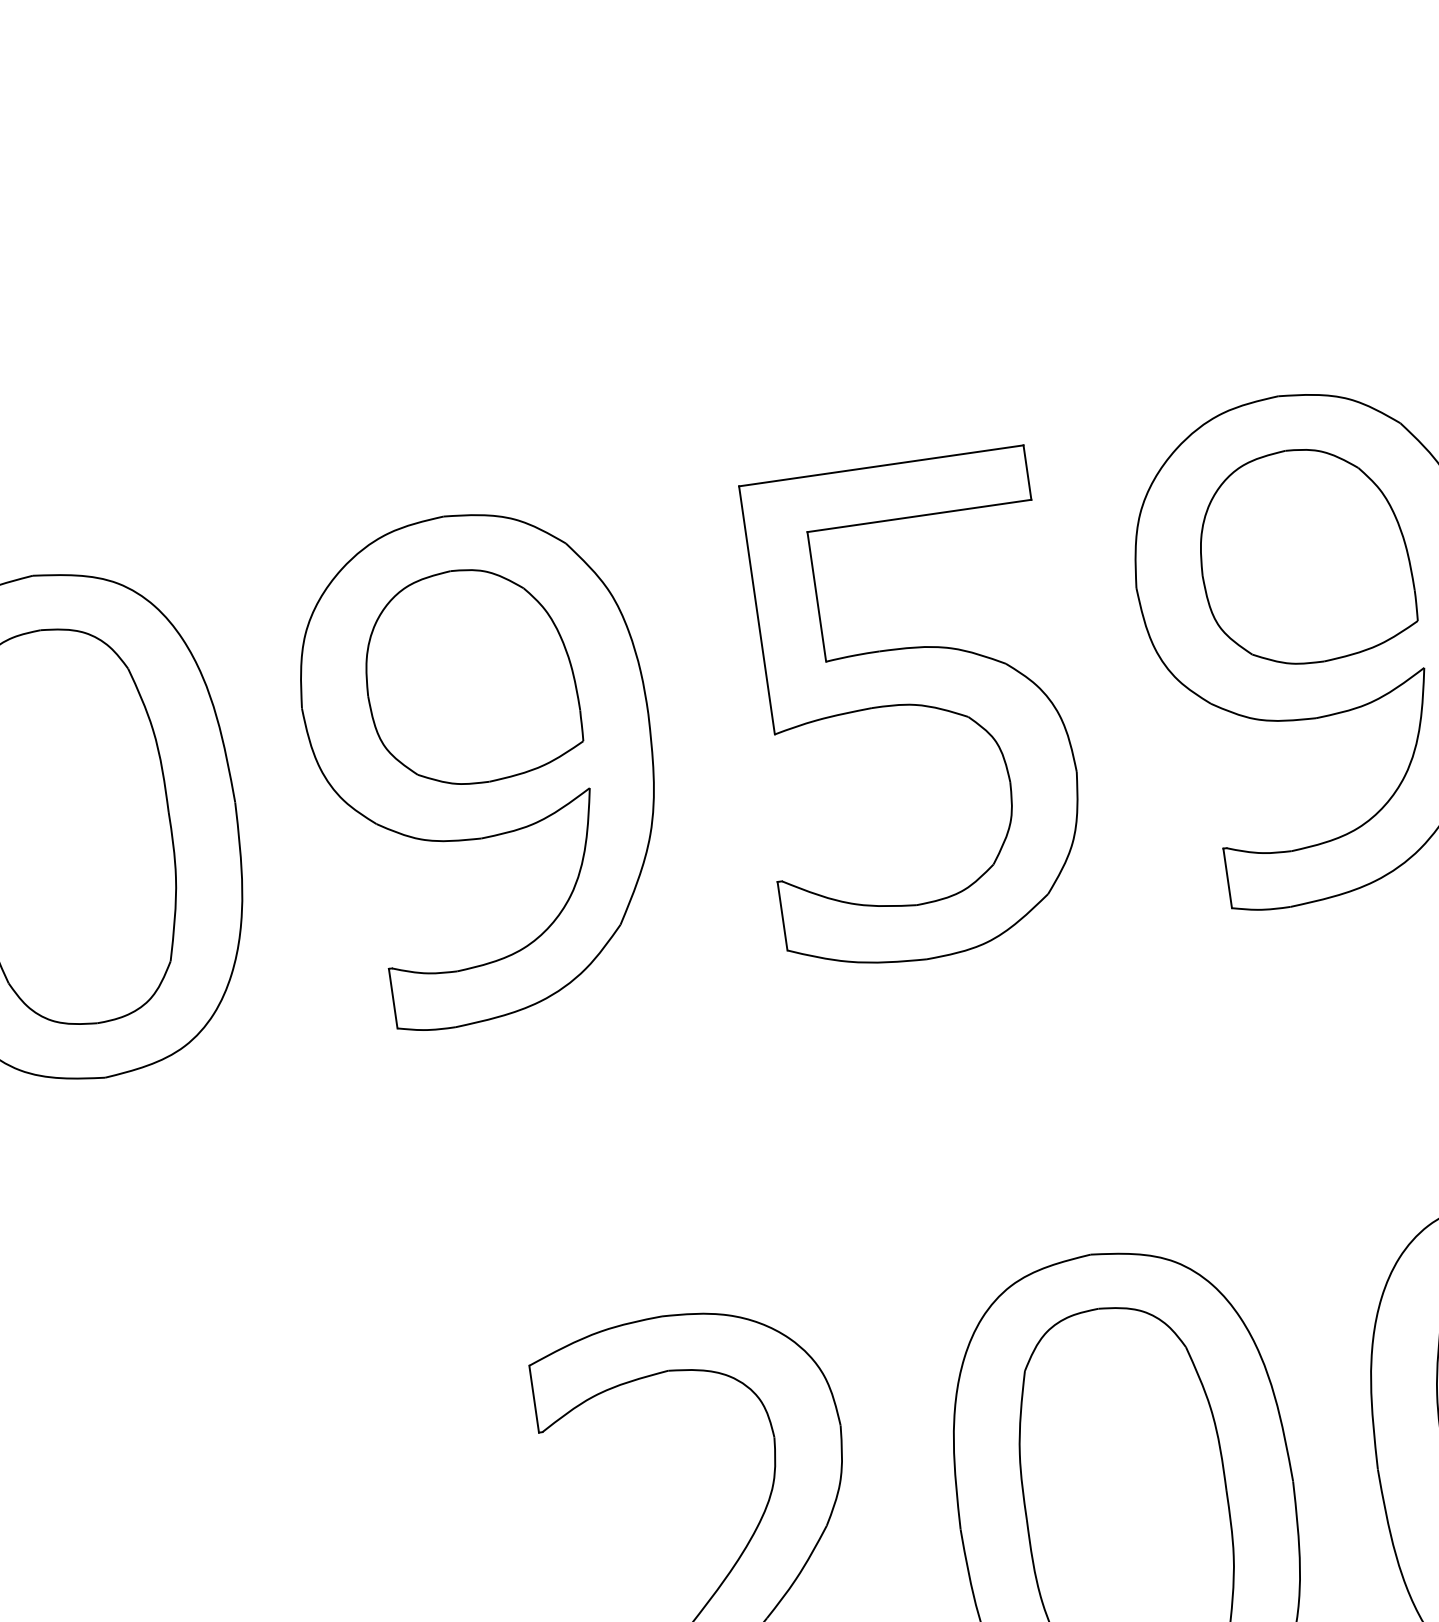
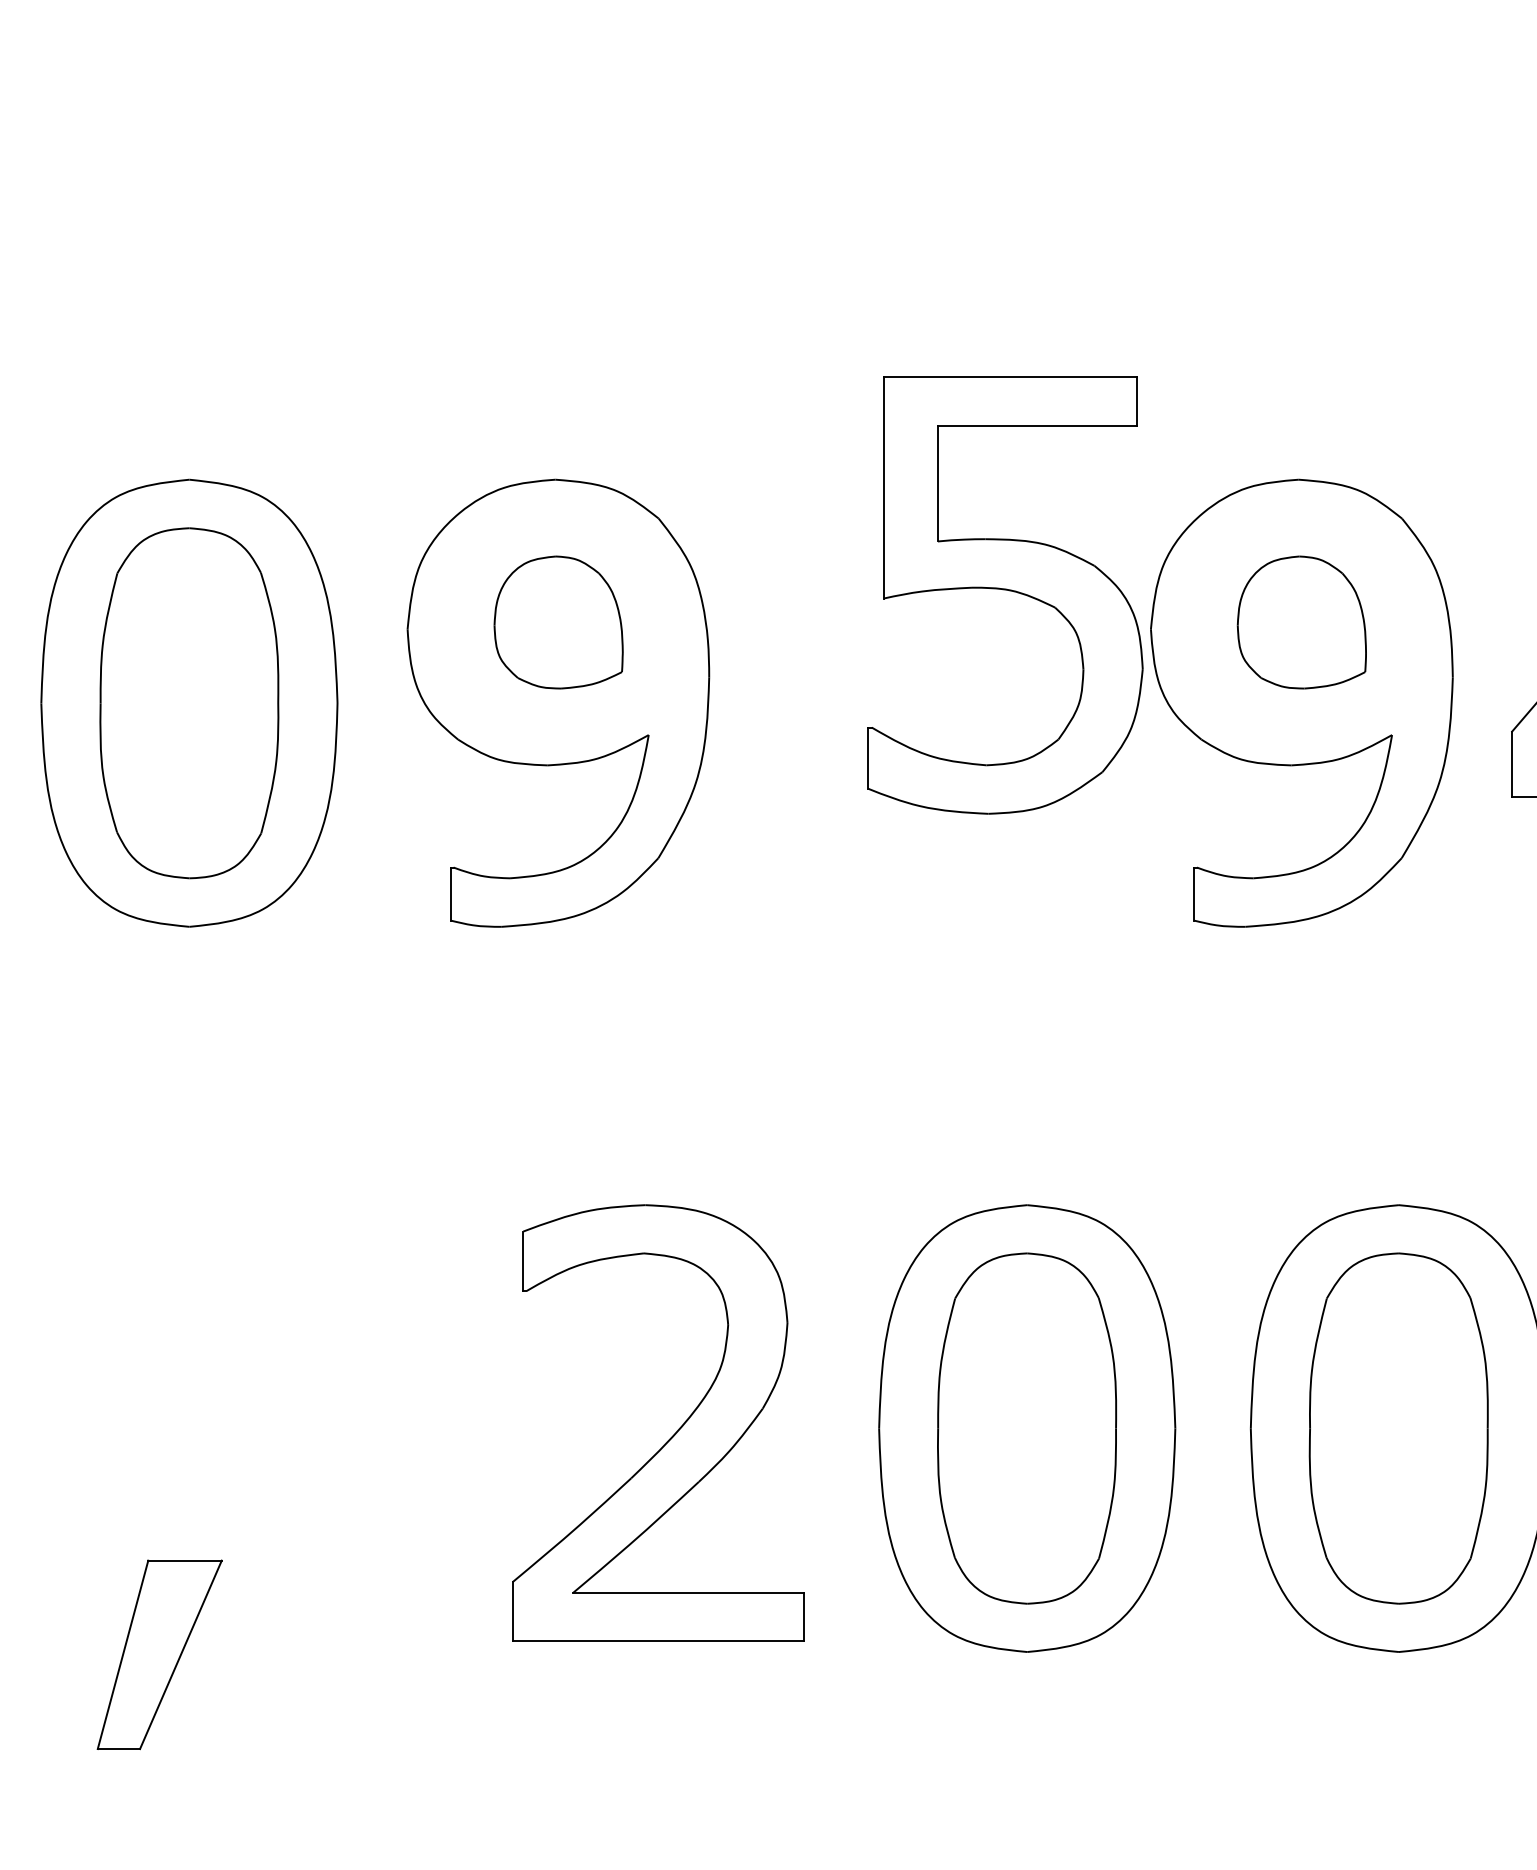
part: (1304, 556) -> (1301, 622), size x0.7
part: (470, 676) -> (558, 622), size x0.7
part: (910, 711) -> (1005, 595), moved

